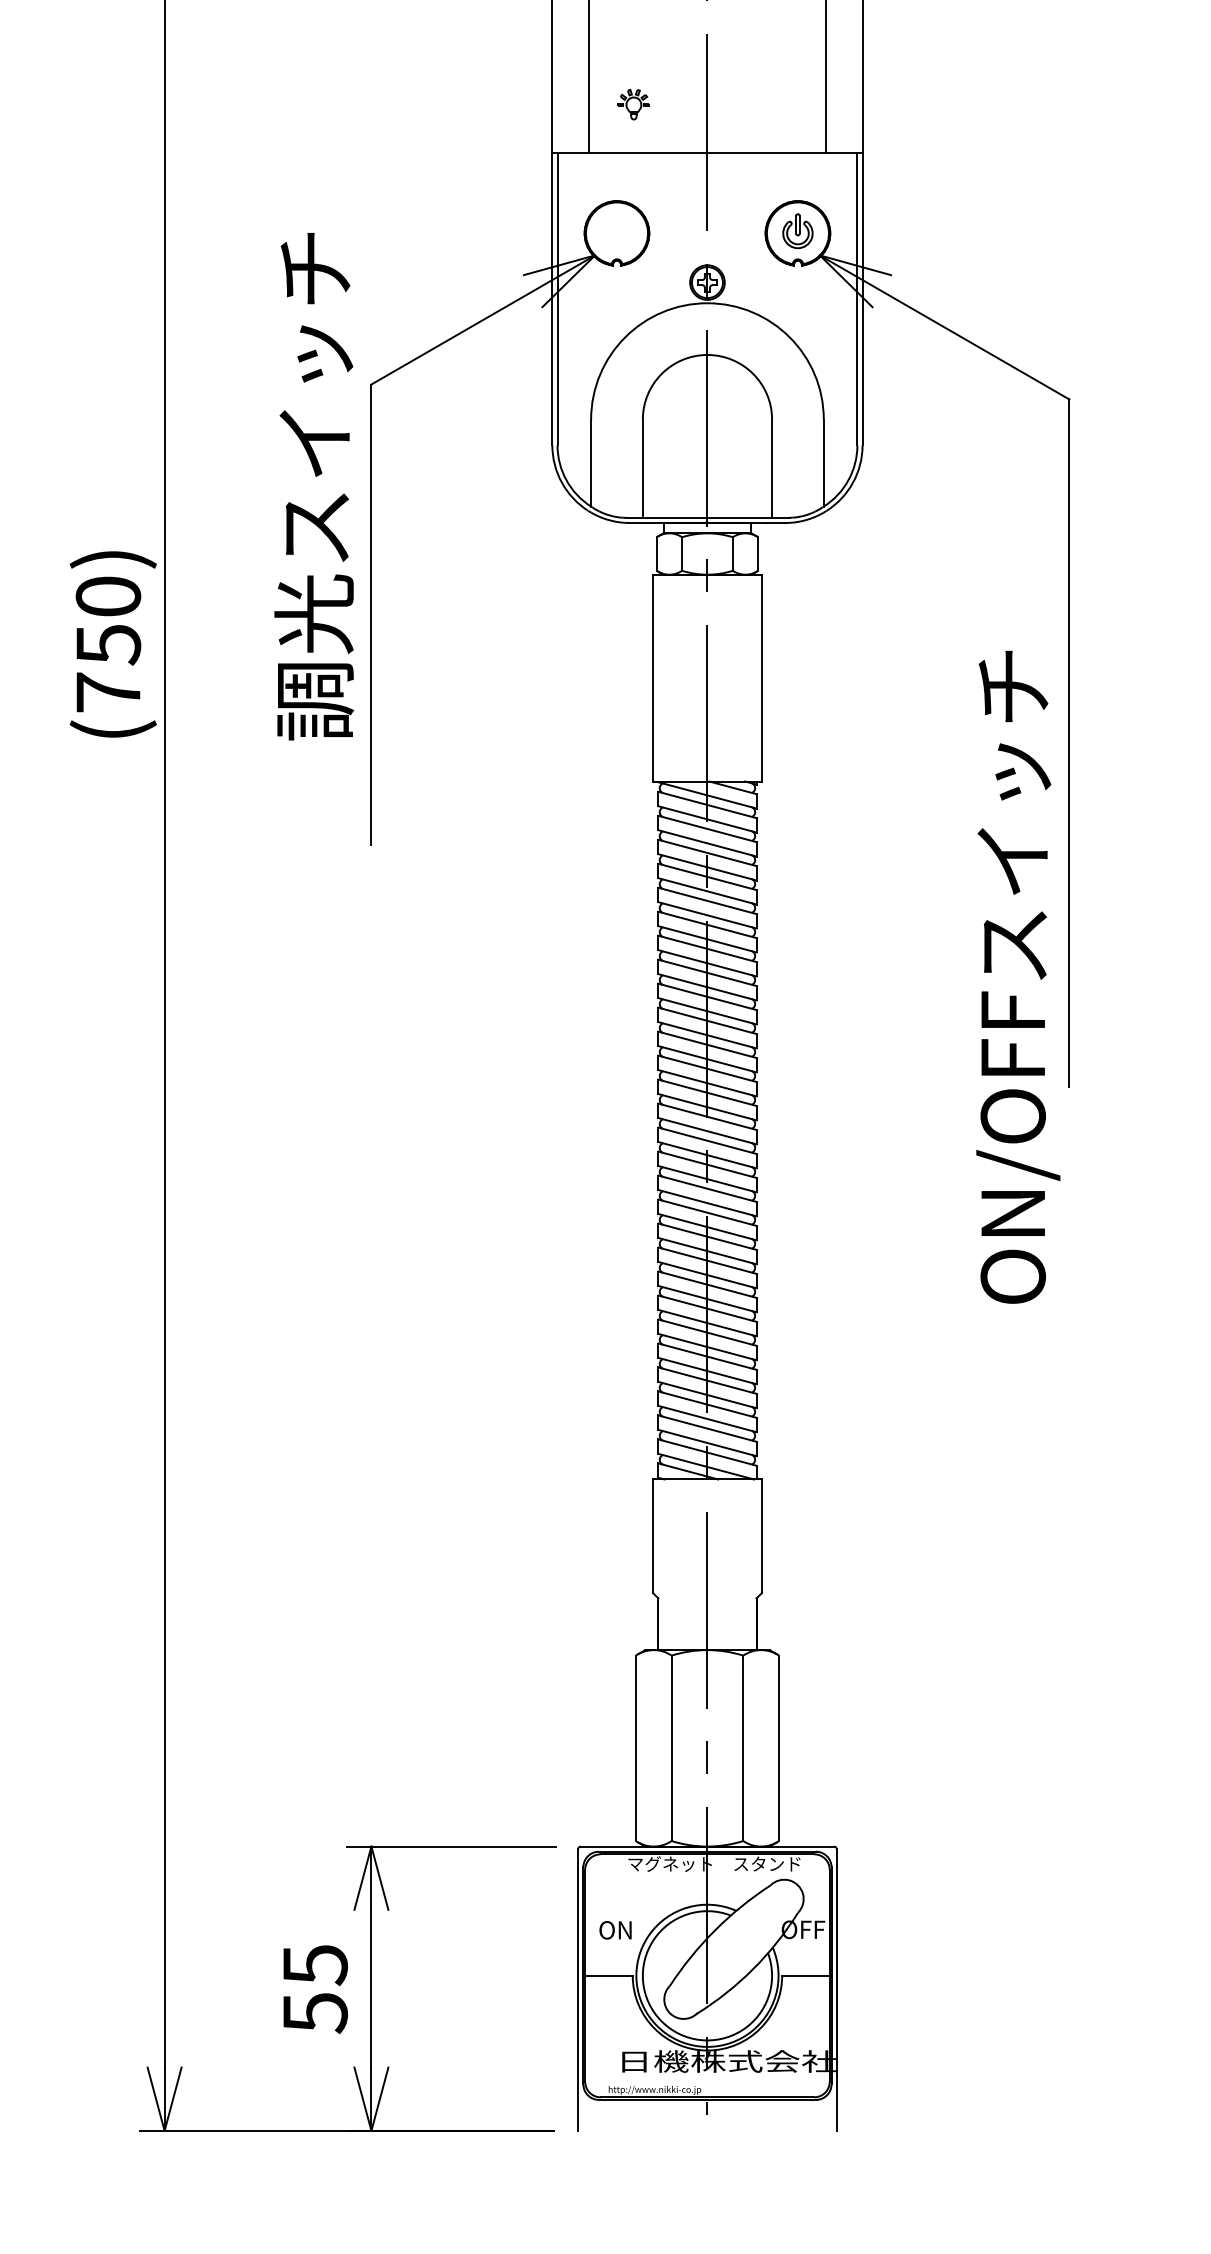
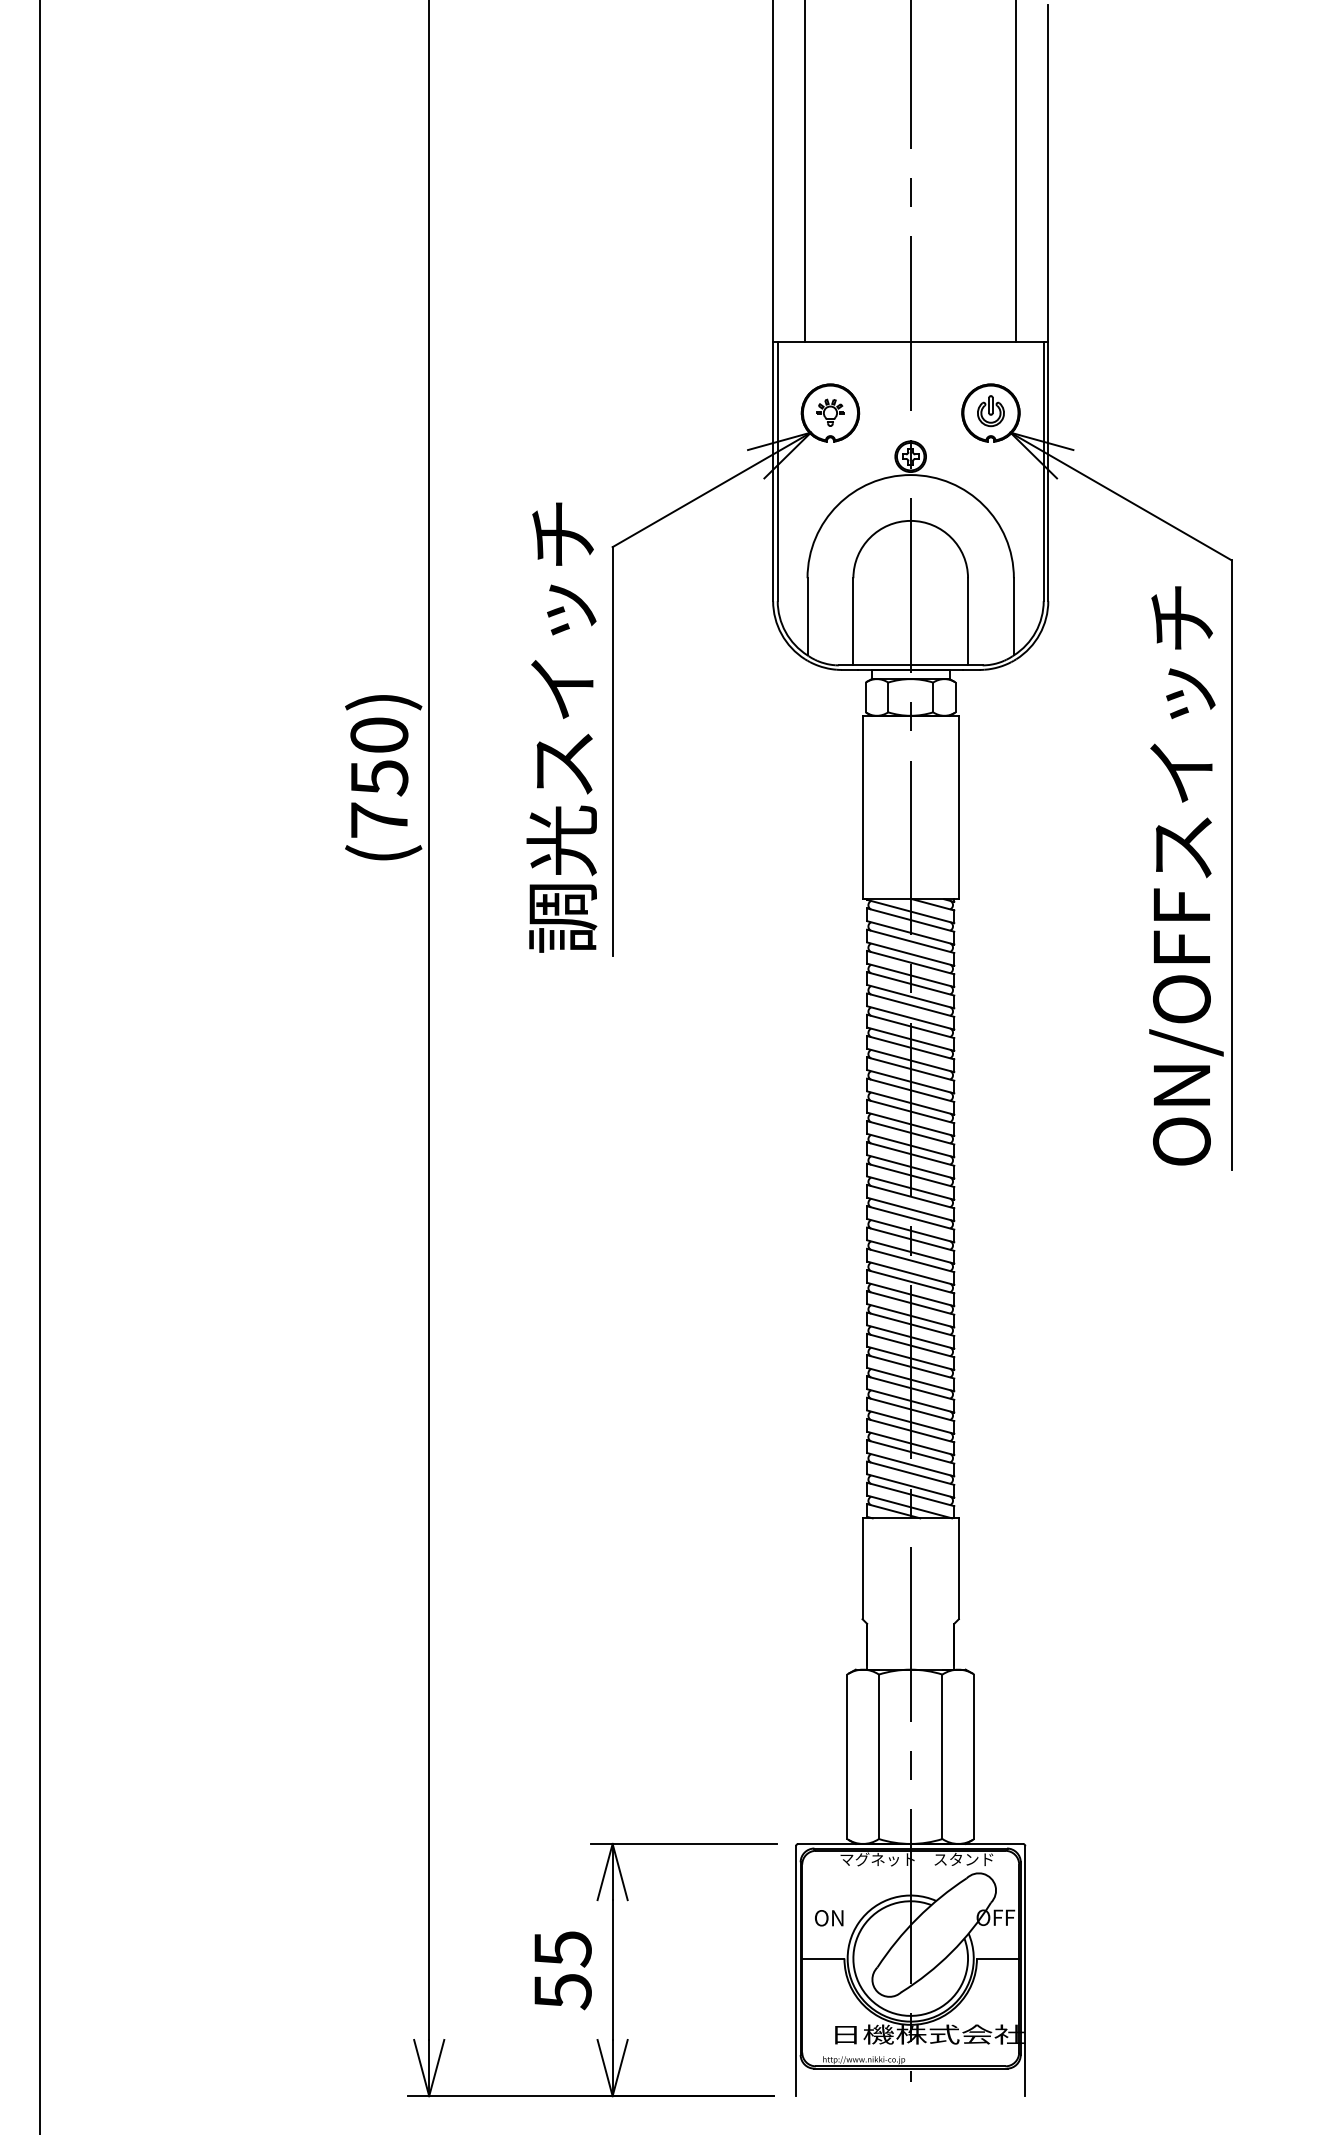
part: (633, 104) -> (830, 412), moved
text: (313, 486) -> (561, 727), moved
text: (1018, 976) -> (1186, 875), moved

